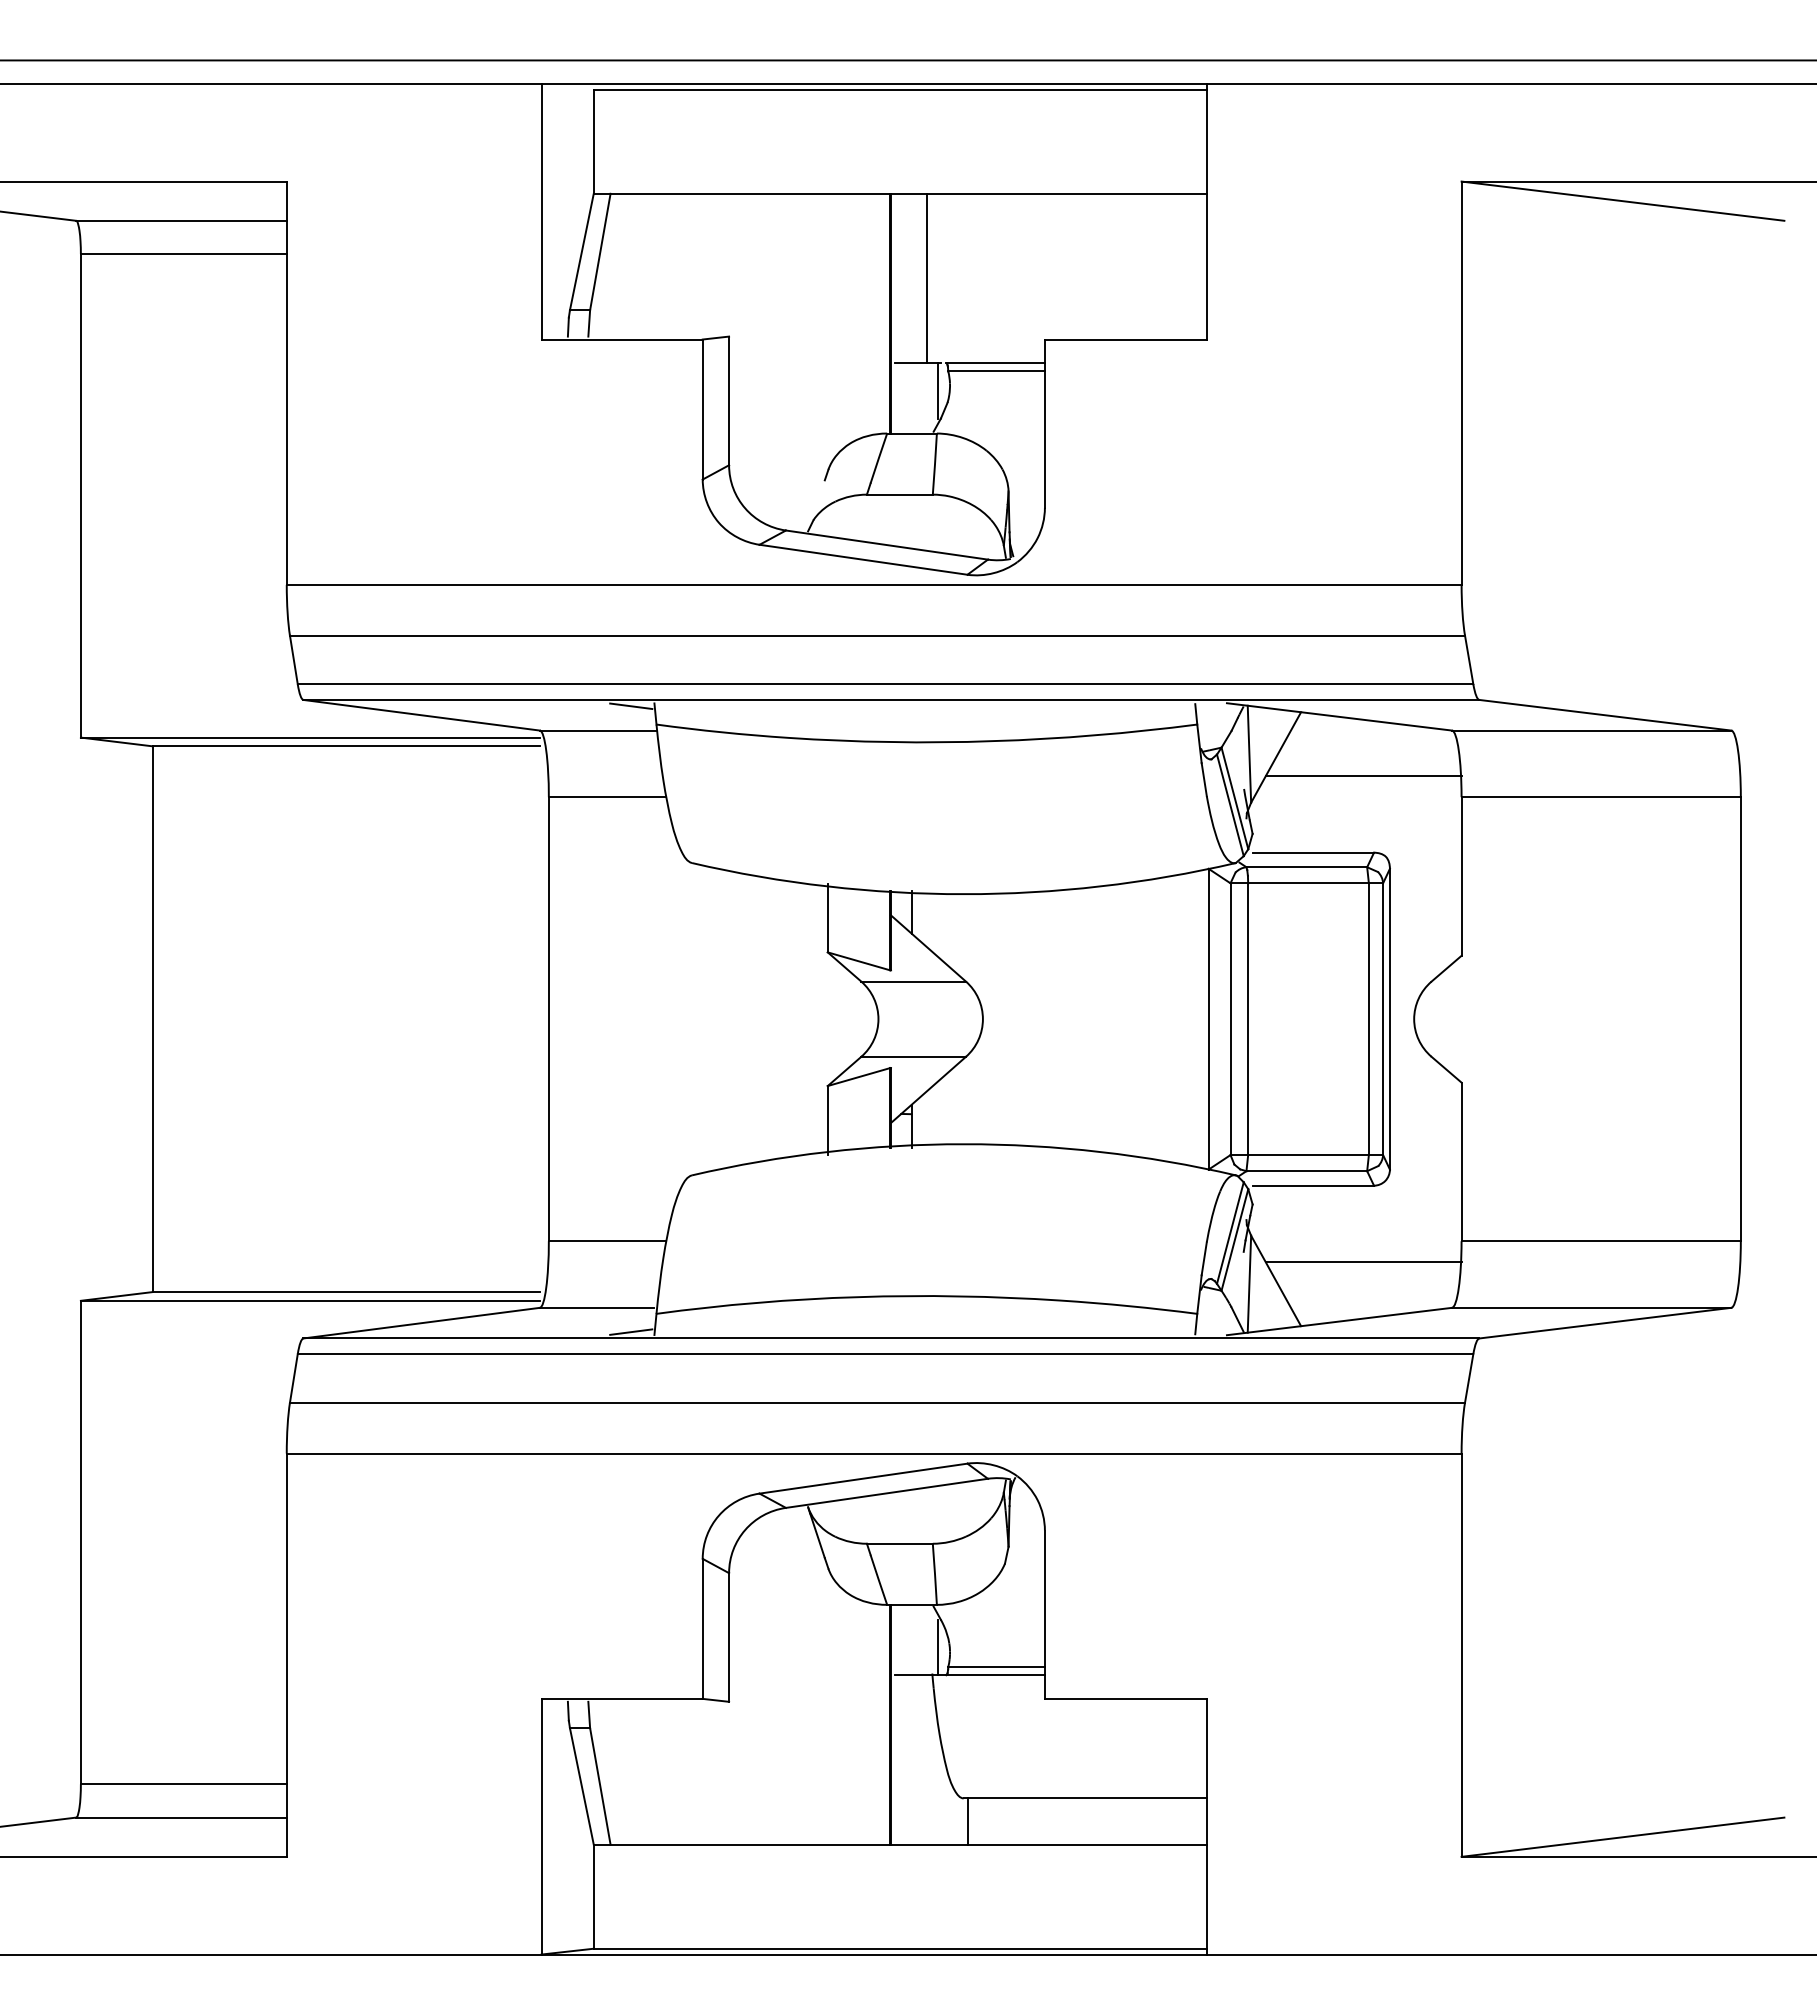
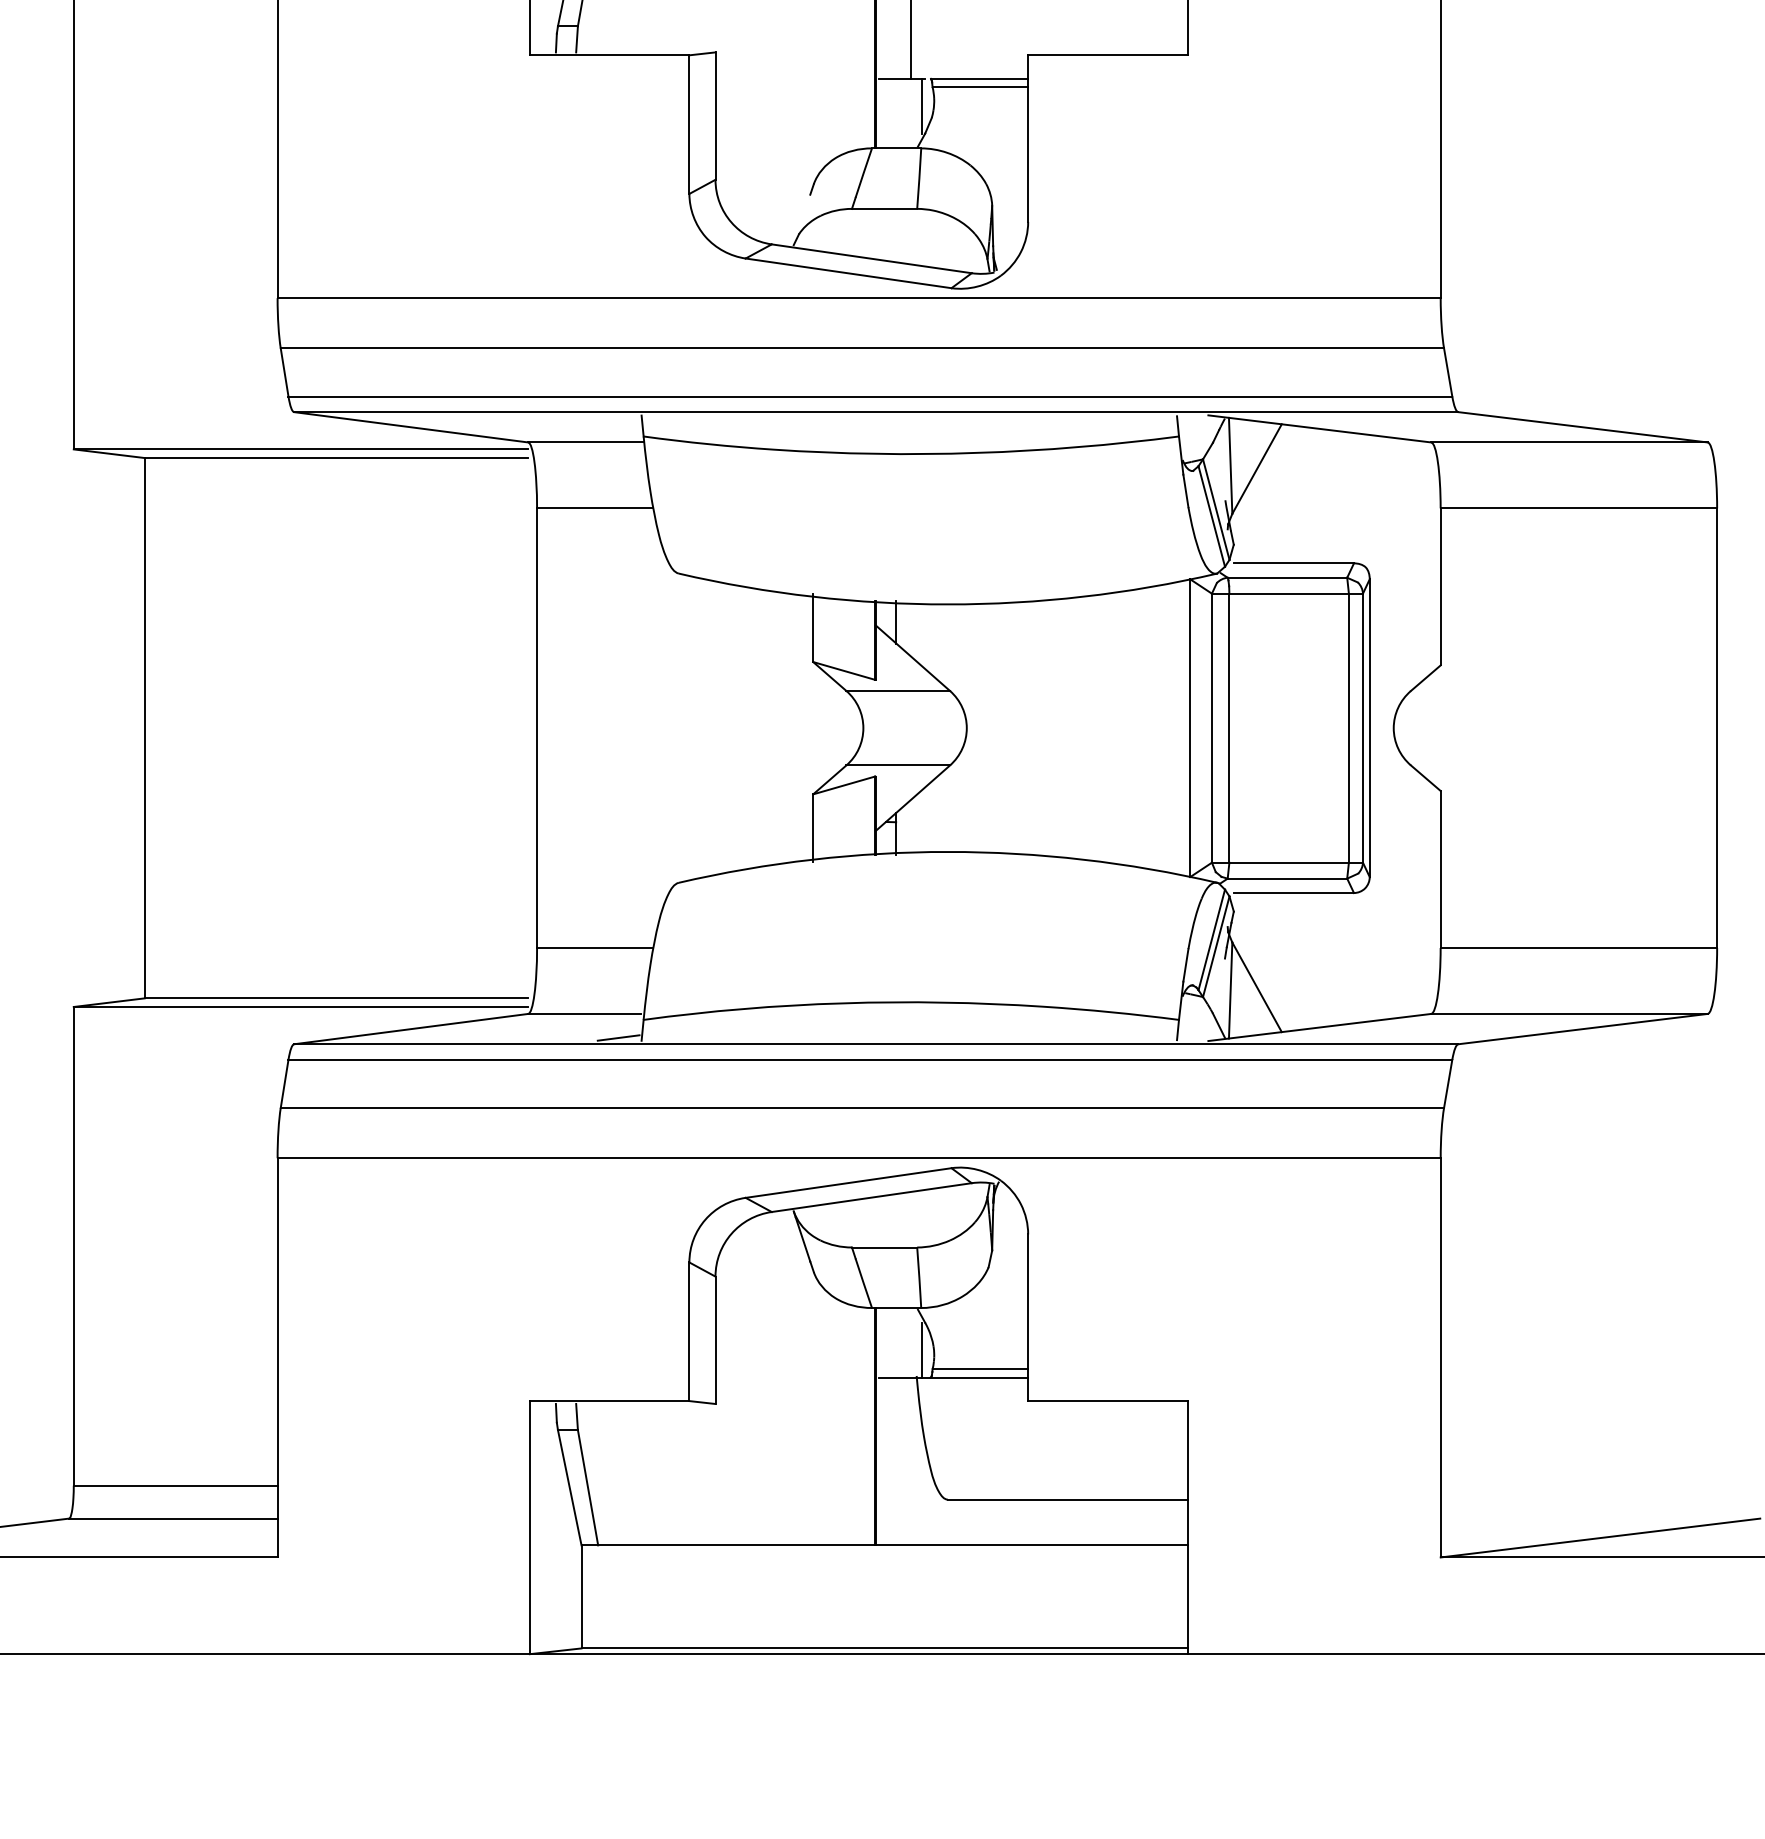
line: (631, 706) -> (618, 418), removed
line: (1363, 776) -> (1343, 487), removed
line: (1363, 1262) -> (1343, 969), removed
line: (968, 1821) -> (952, 1522), removed

